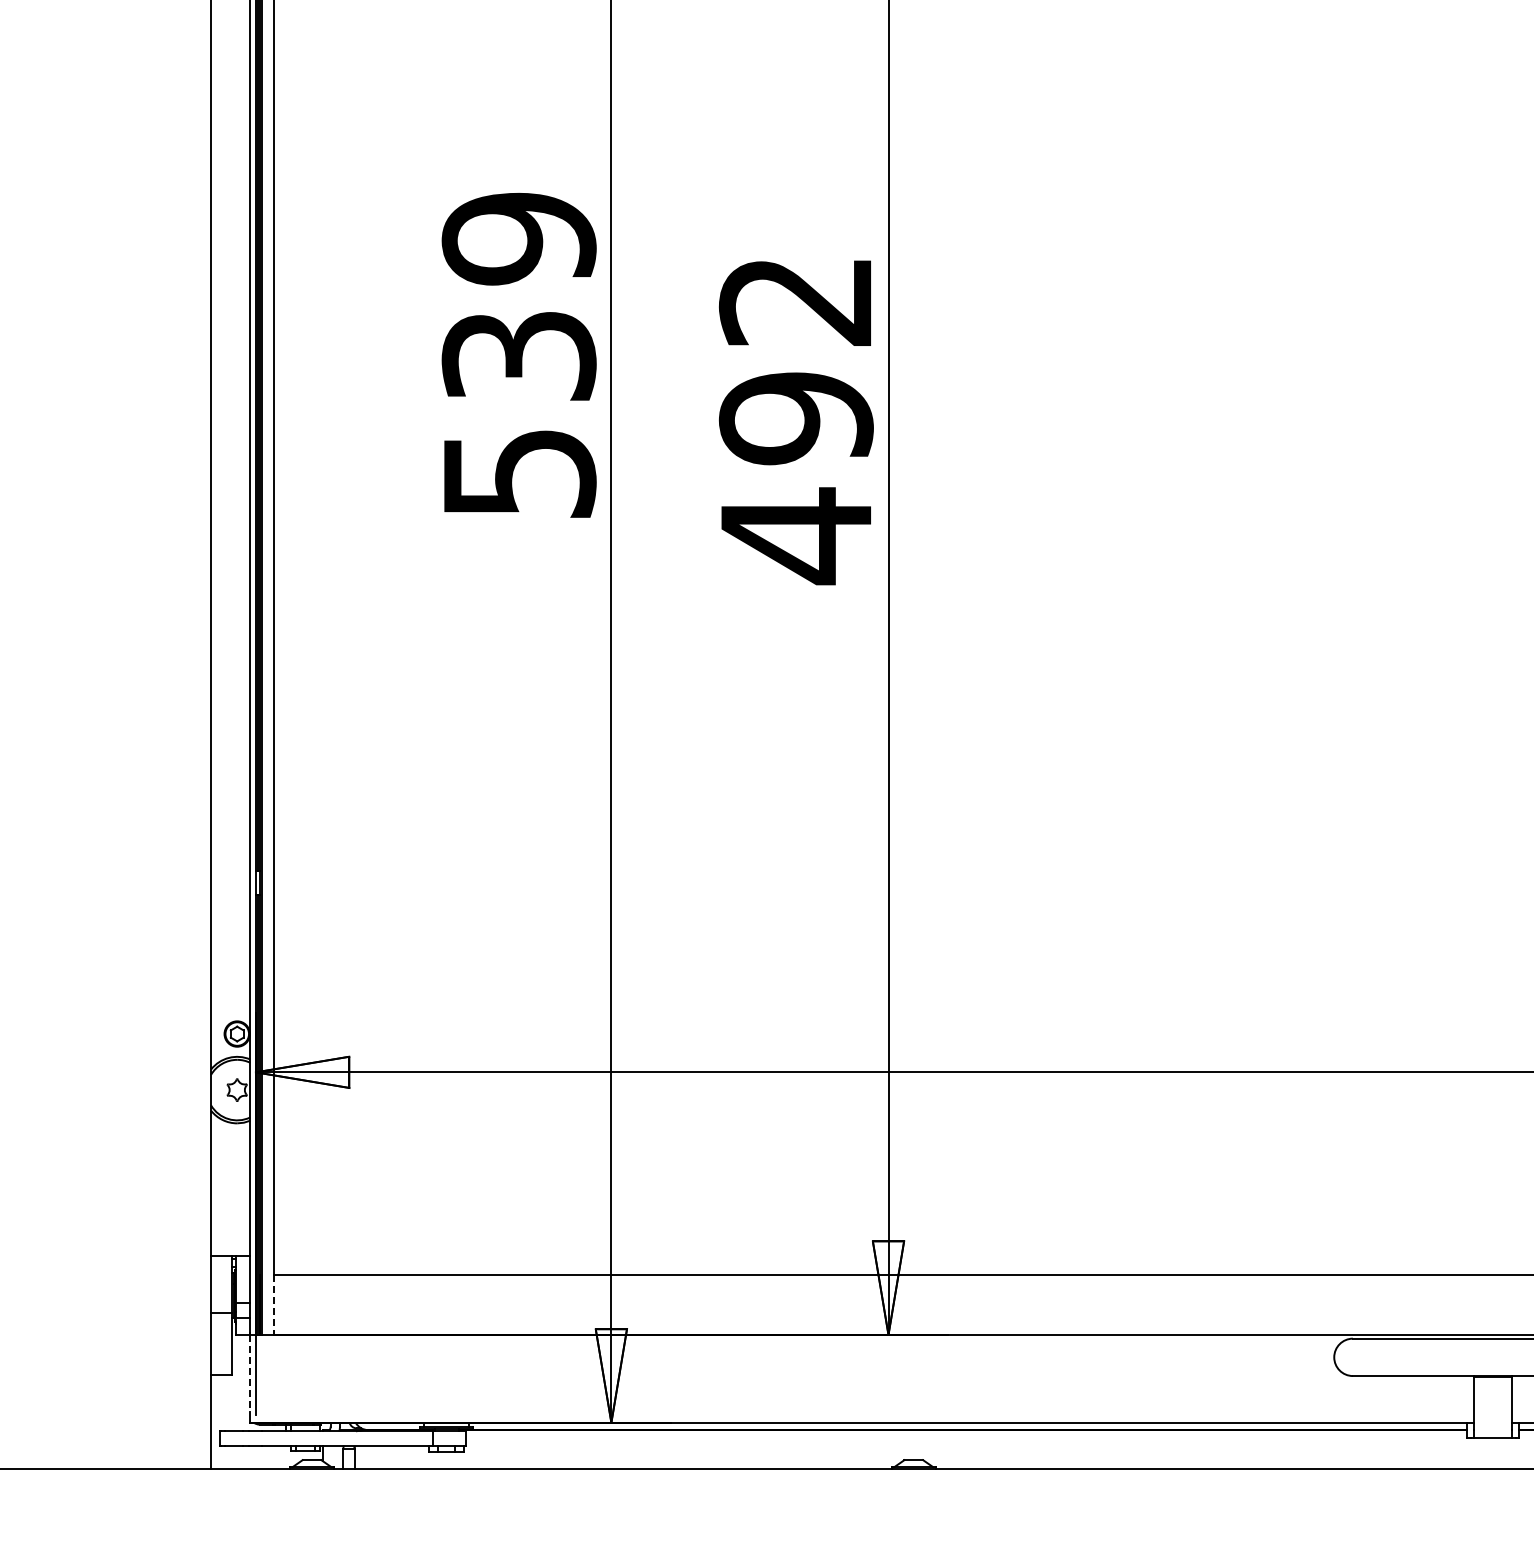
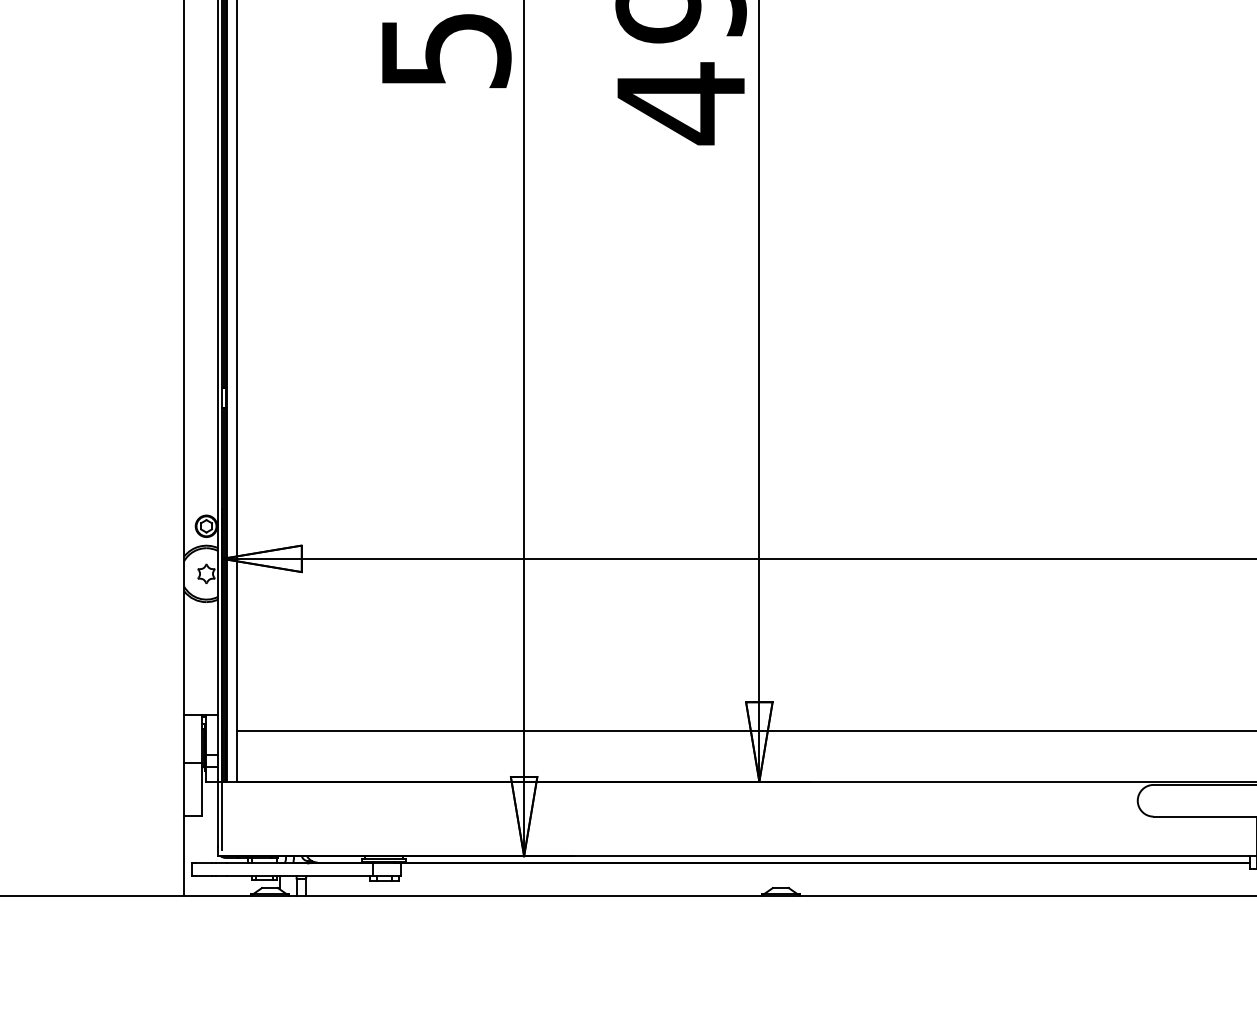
line: (273, 1305) -> (237, 756), dashed -> solid
line: (250, 1373) -> (217, 814), dashed -> solid

